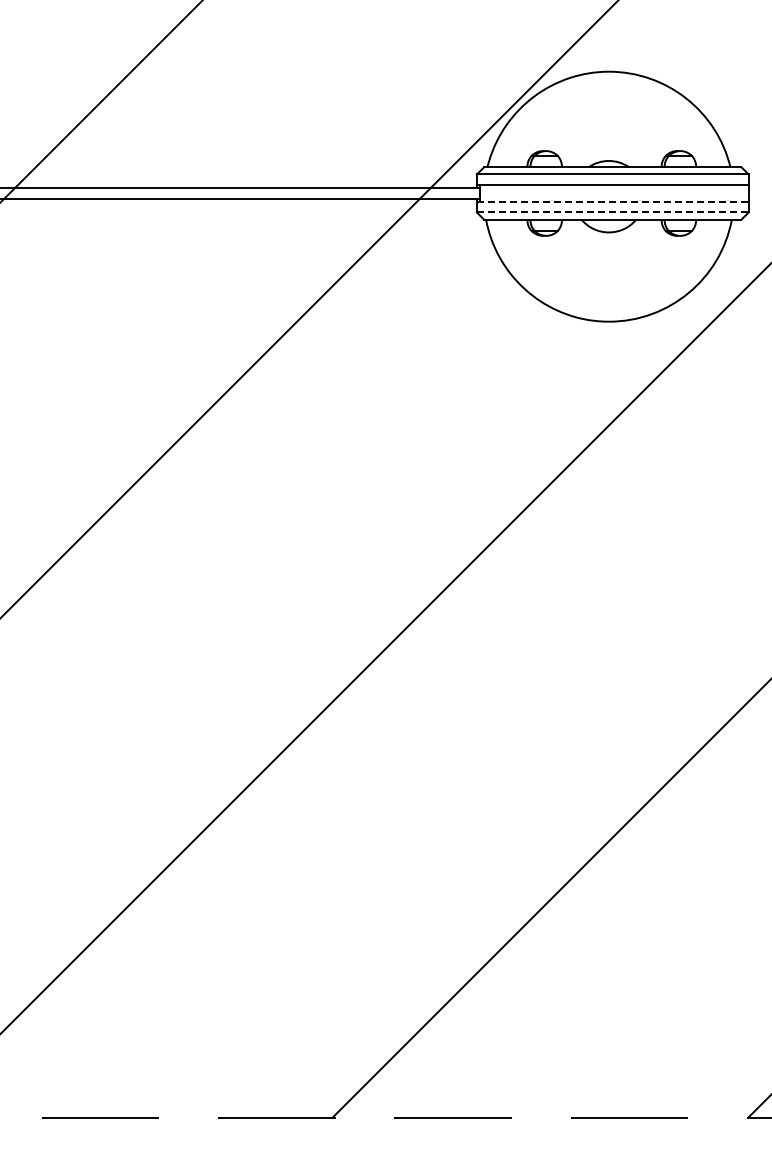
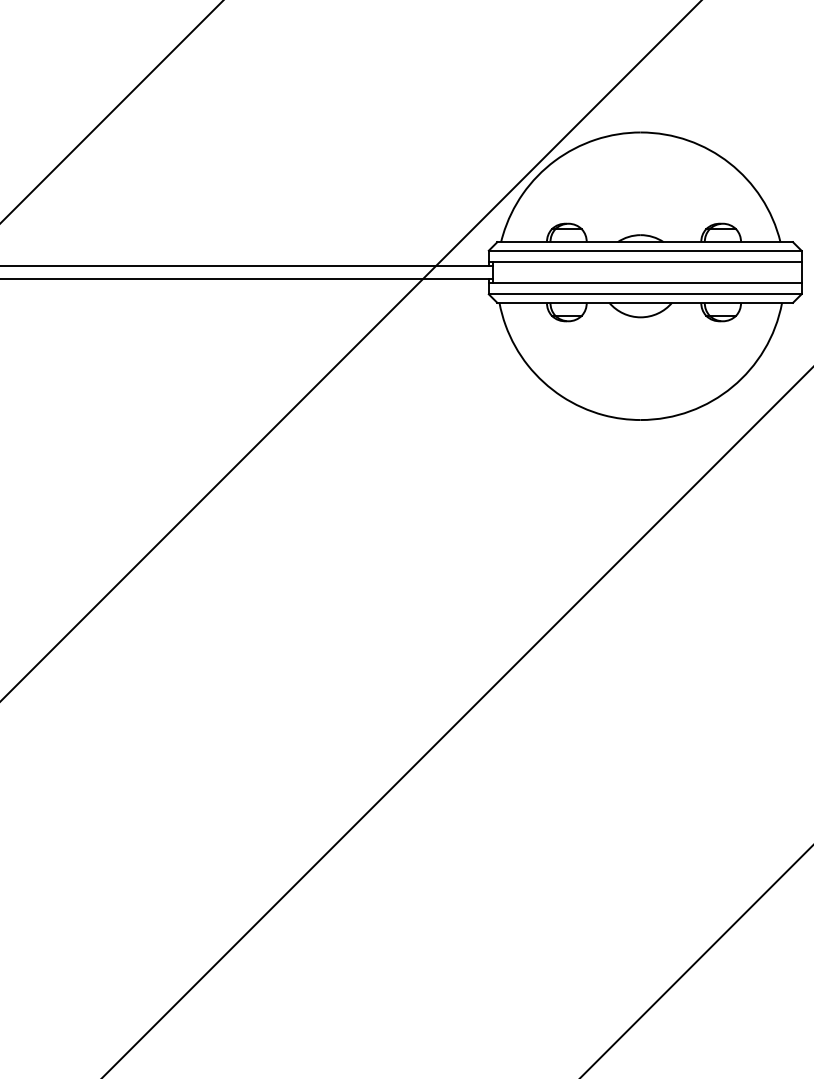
line: (612, 202) -> (644, 282), dashed -> solid
line: (612, 212) -> (644, 294), dashed -> solid

